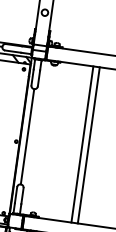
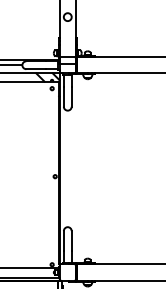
line: (27, 136) -> (67, 168), removed
line: (82, 144) -> (134, 168), removed
line: (88, 145) -> (142, 168), removed

